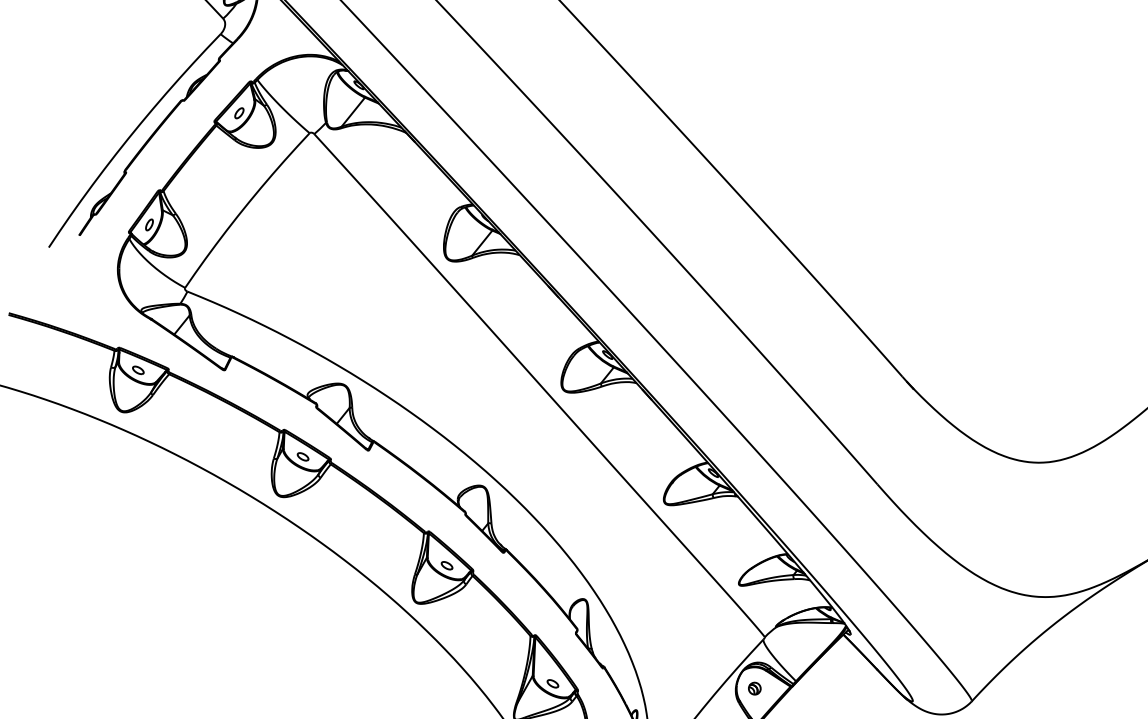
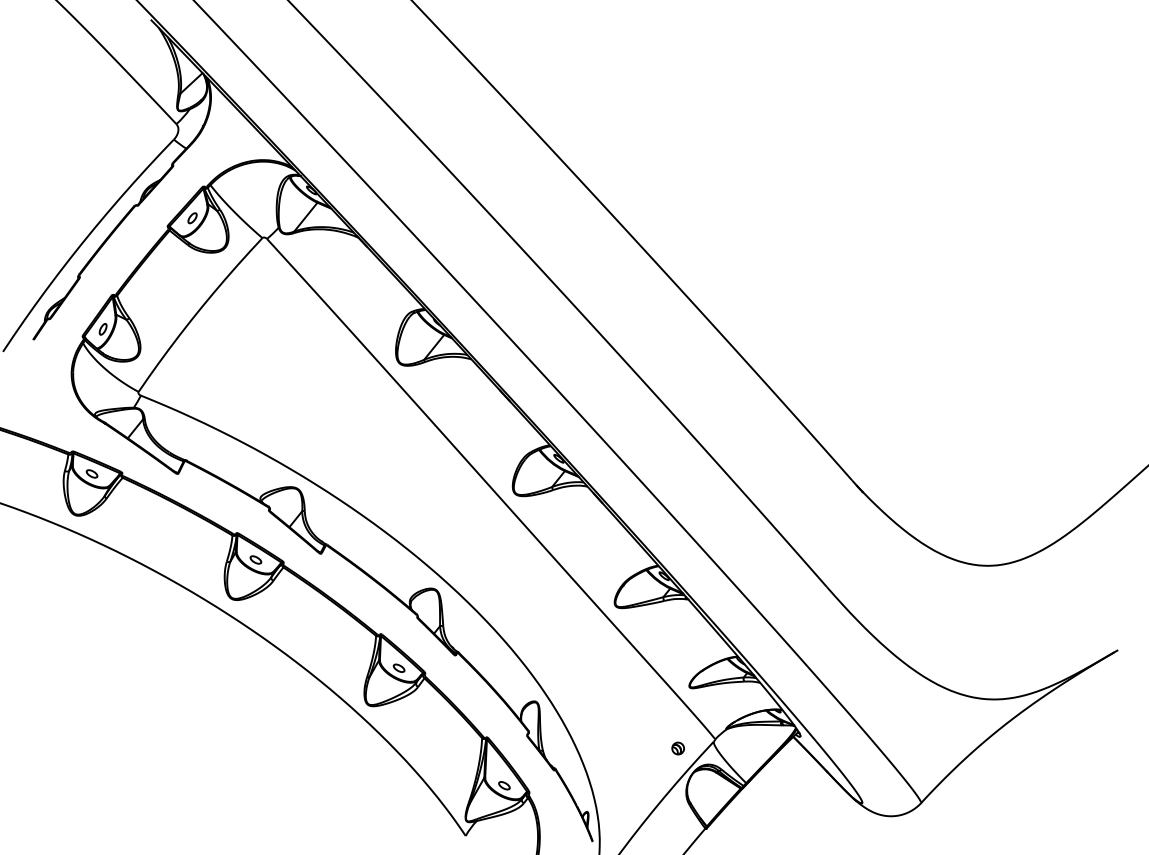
part: (754, 688) -> (677, 748), moved

